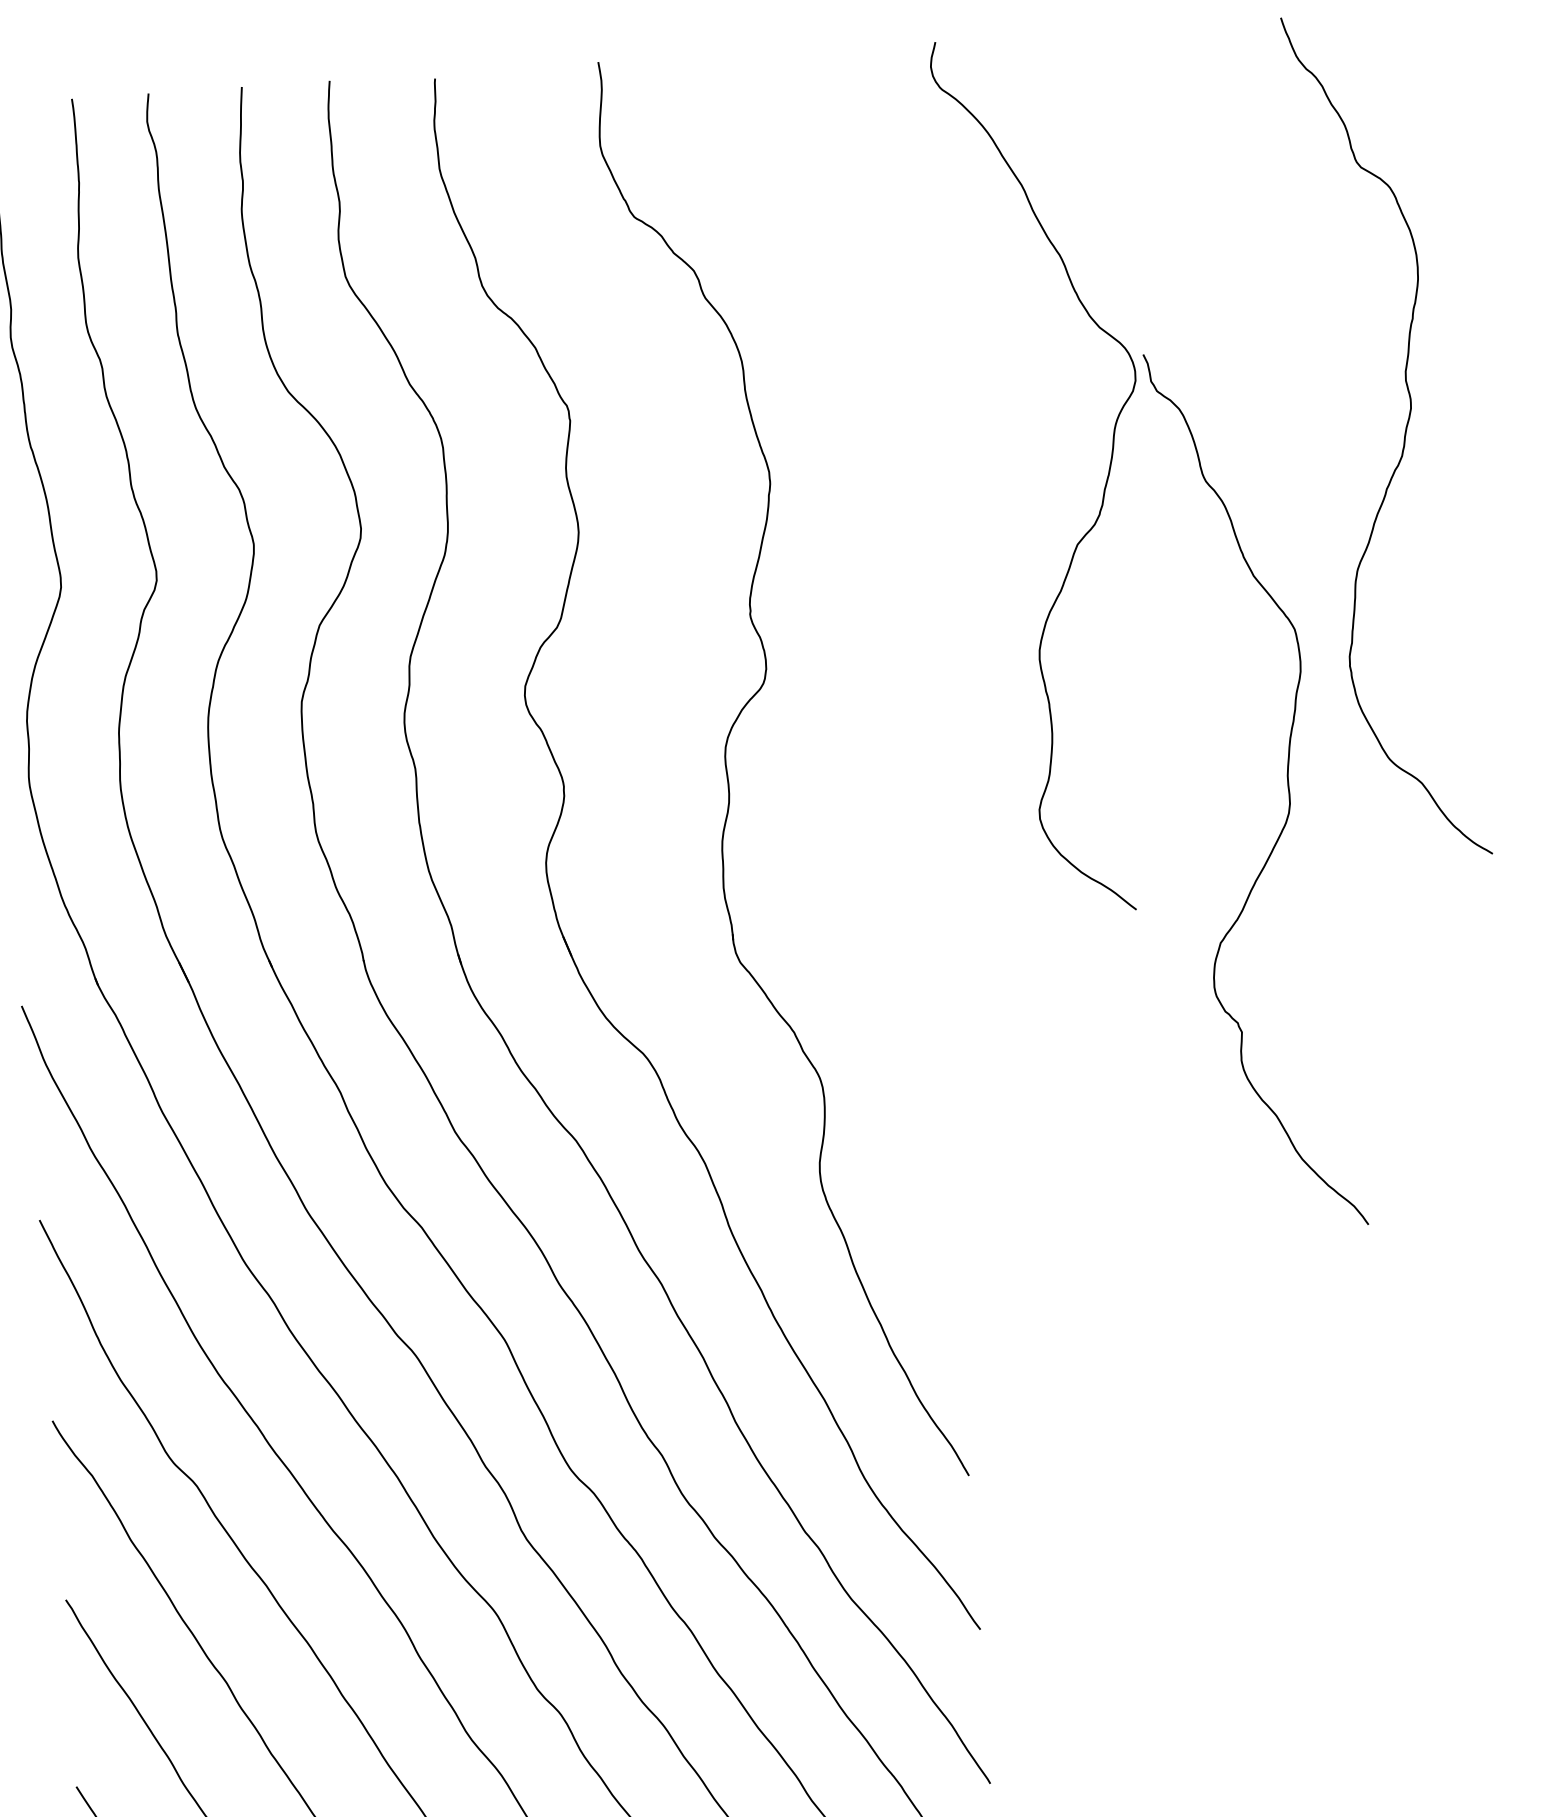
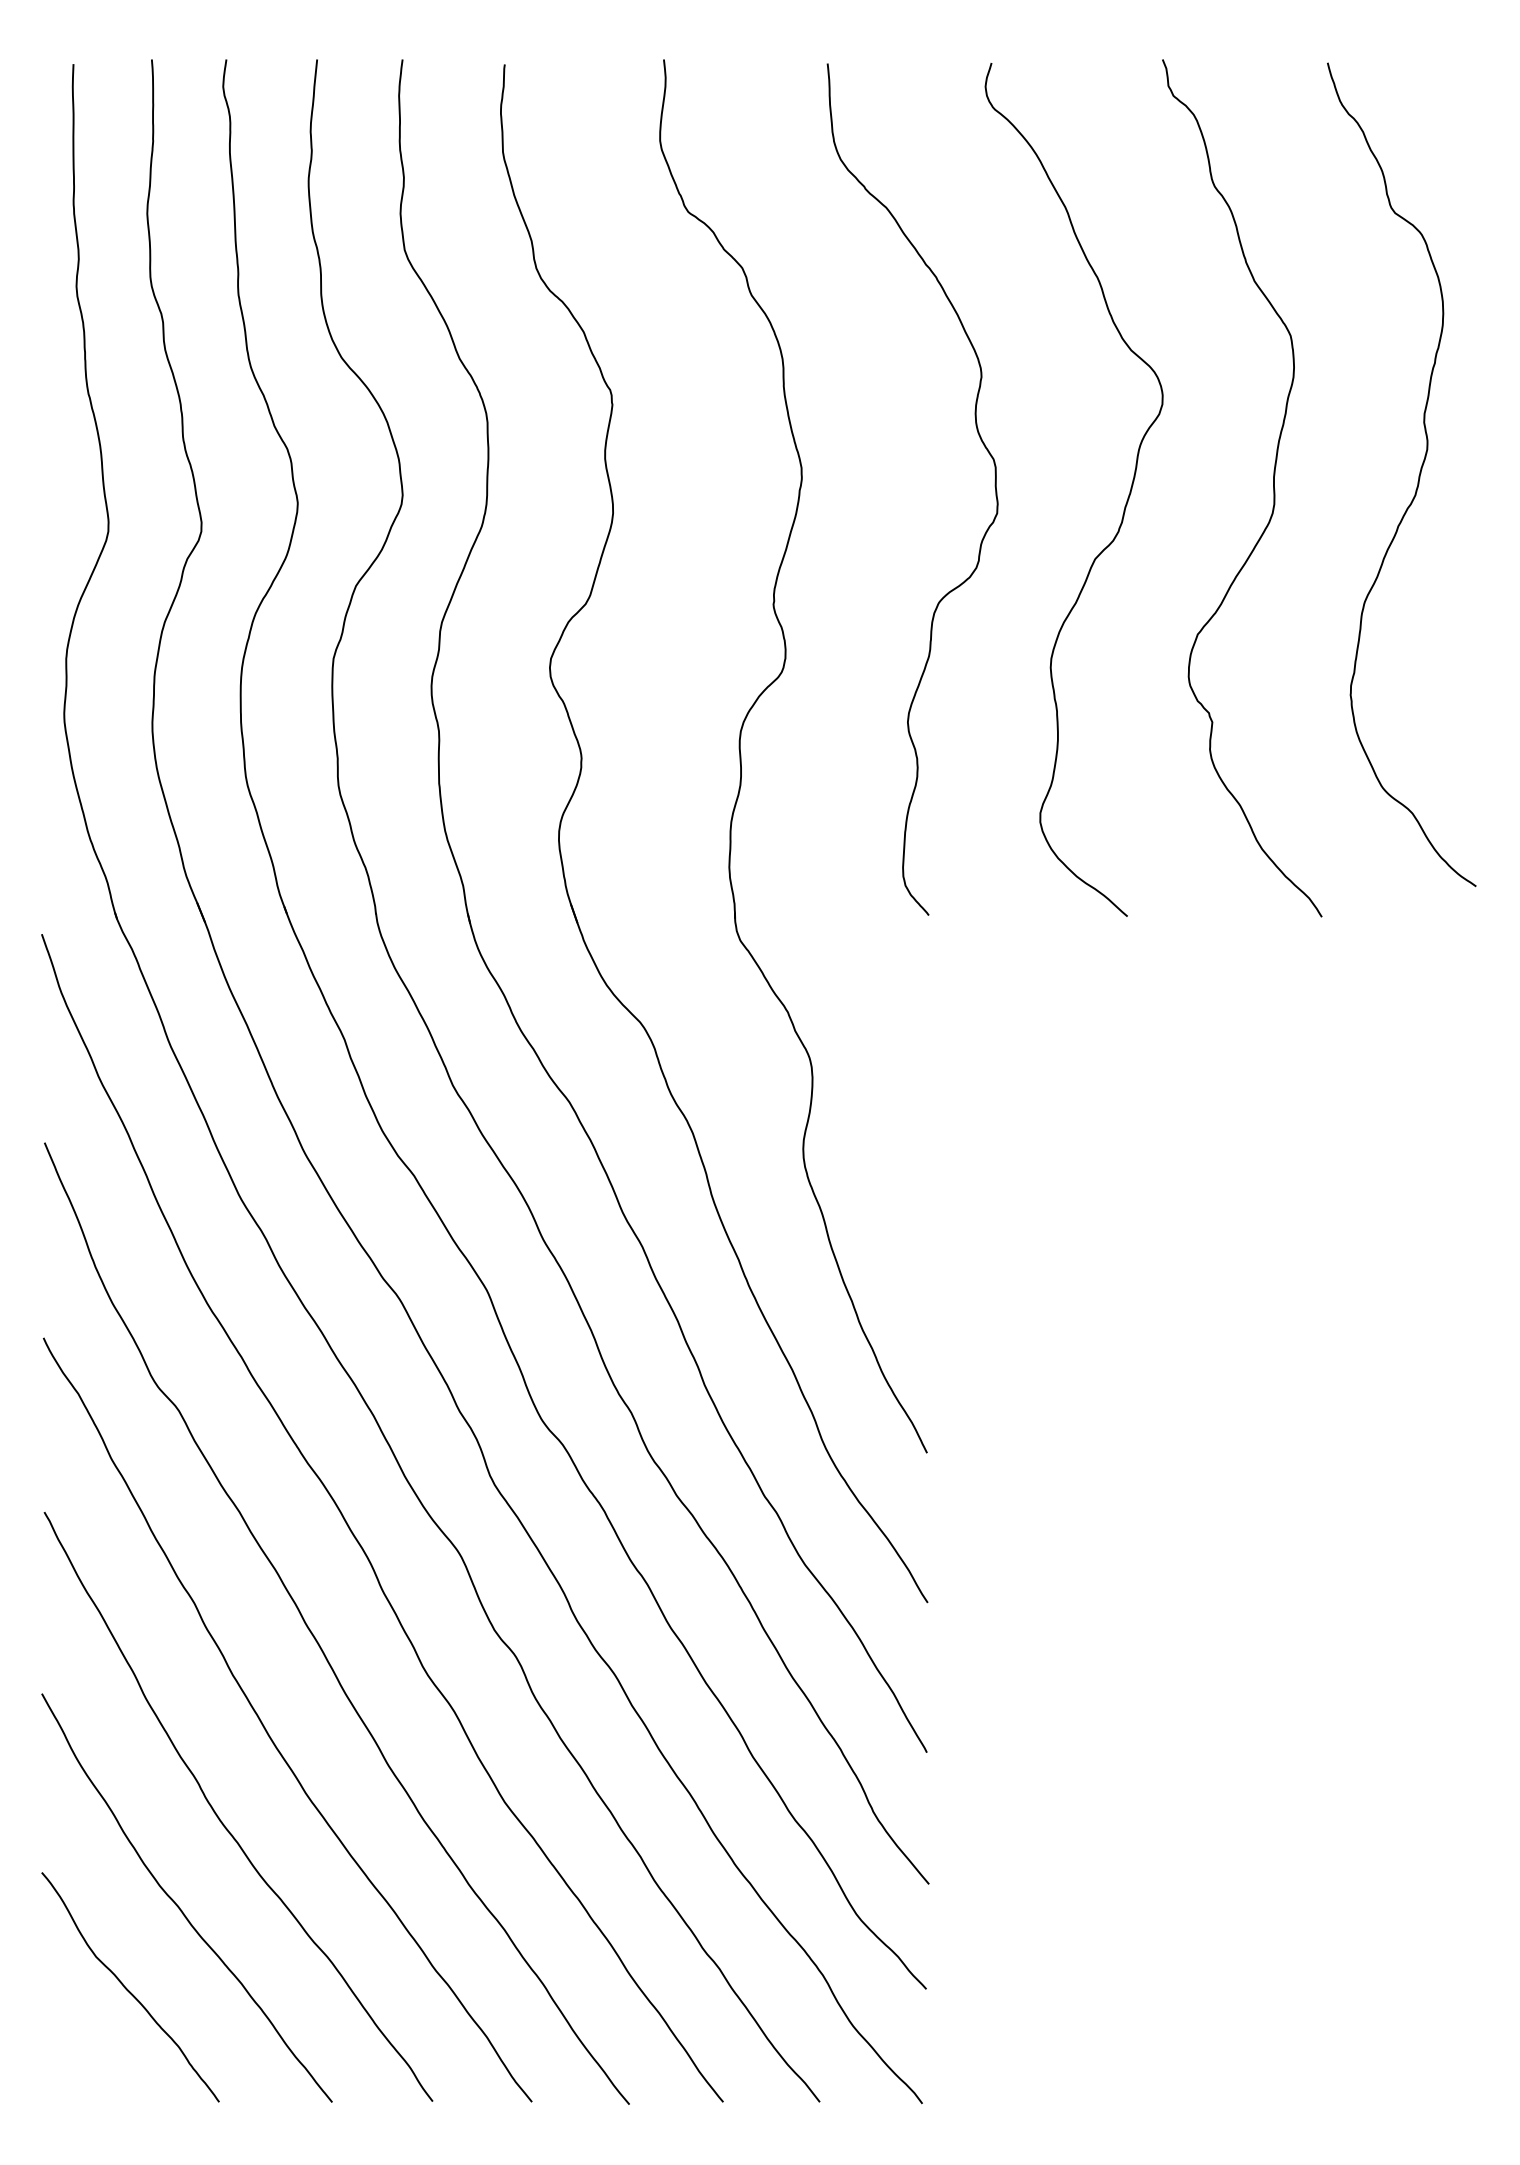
curve: (968, 477) -> (994, 486), added
curve: (1288, 787) -> (1273, 488), moved

